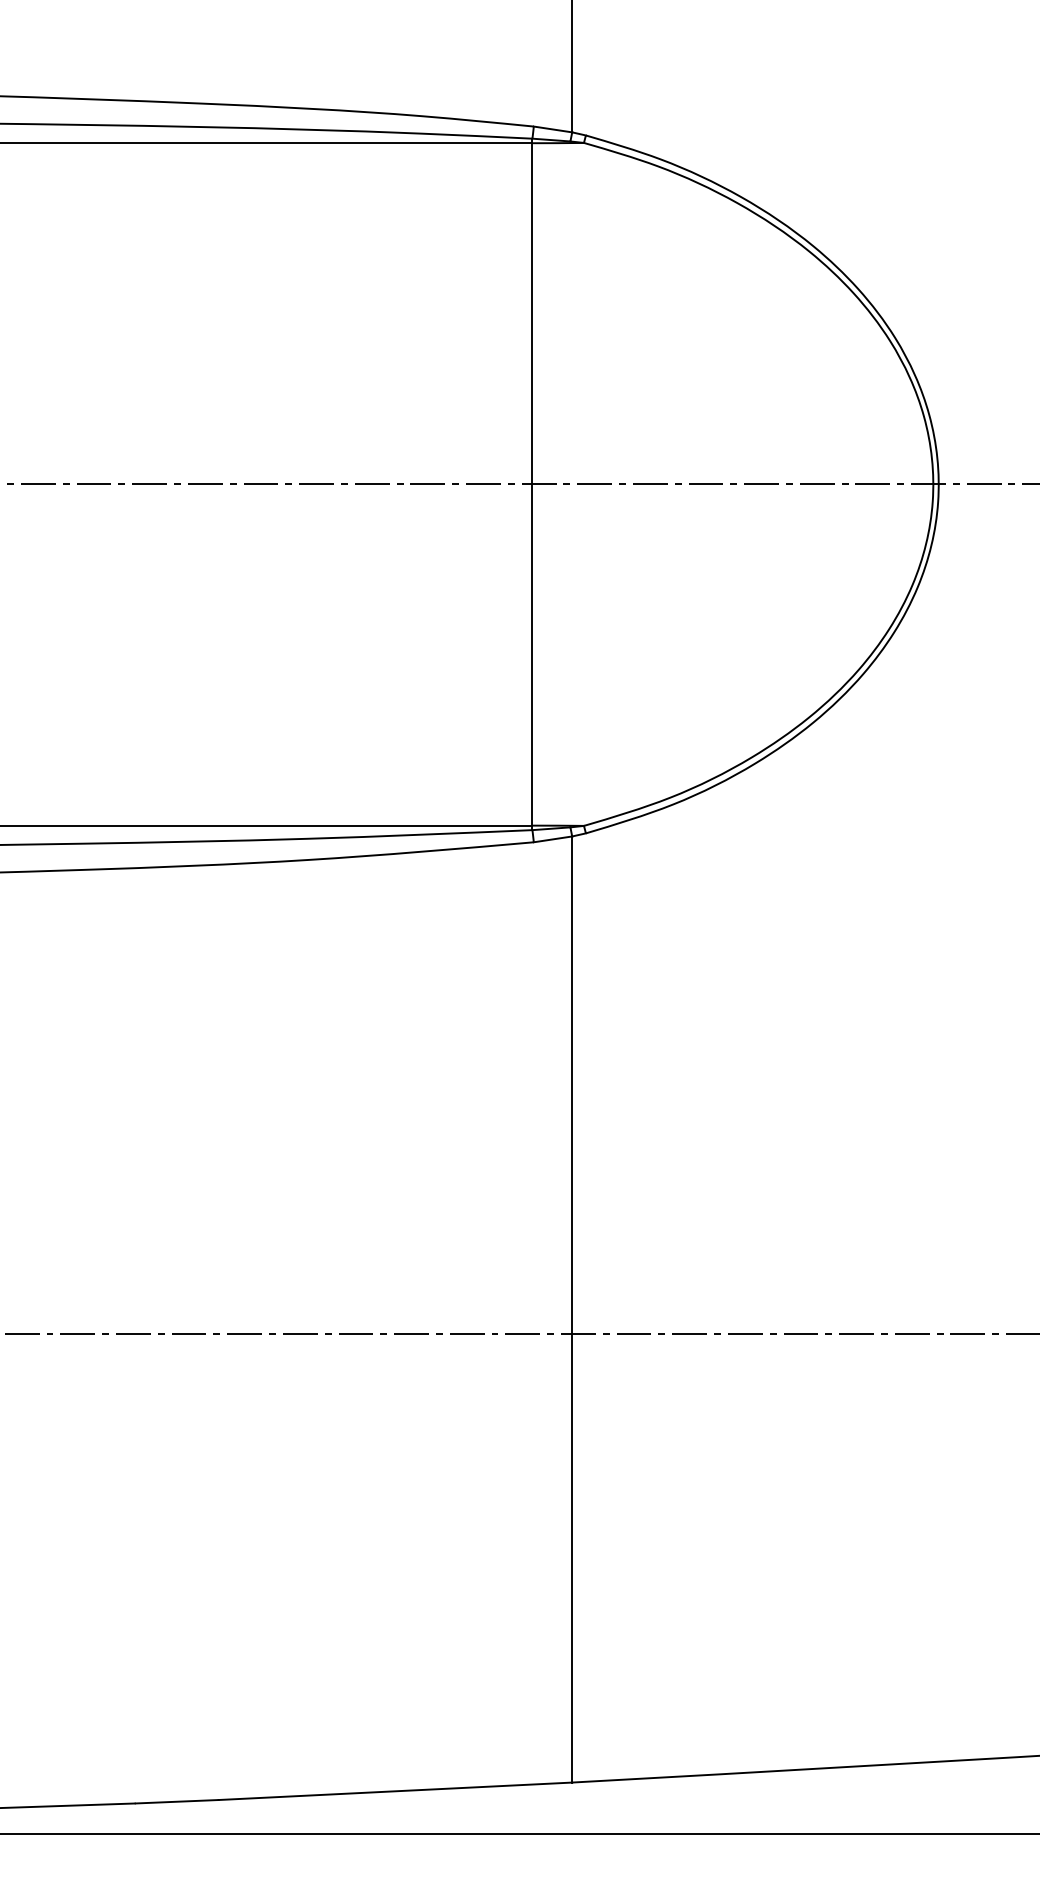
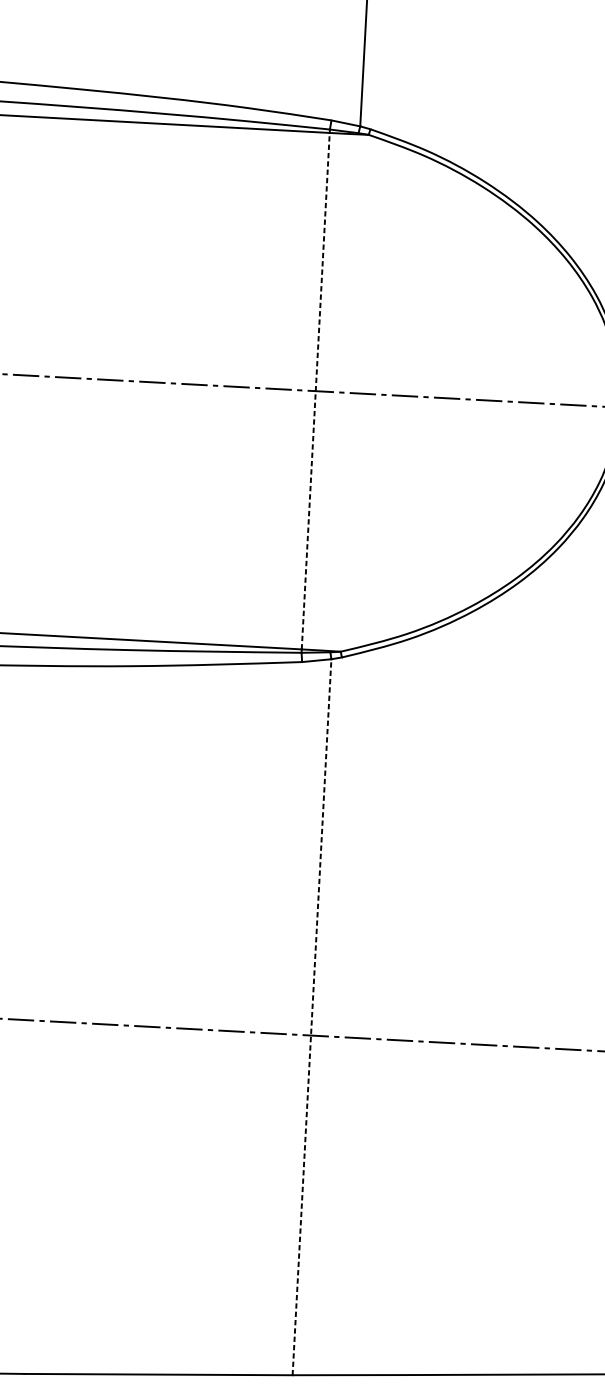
line: (532, 483) -> (315, 390), solid -> dashed
line: (572, 1309) -> (312, 1017), solid -> dashed

